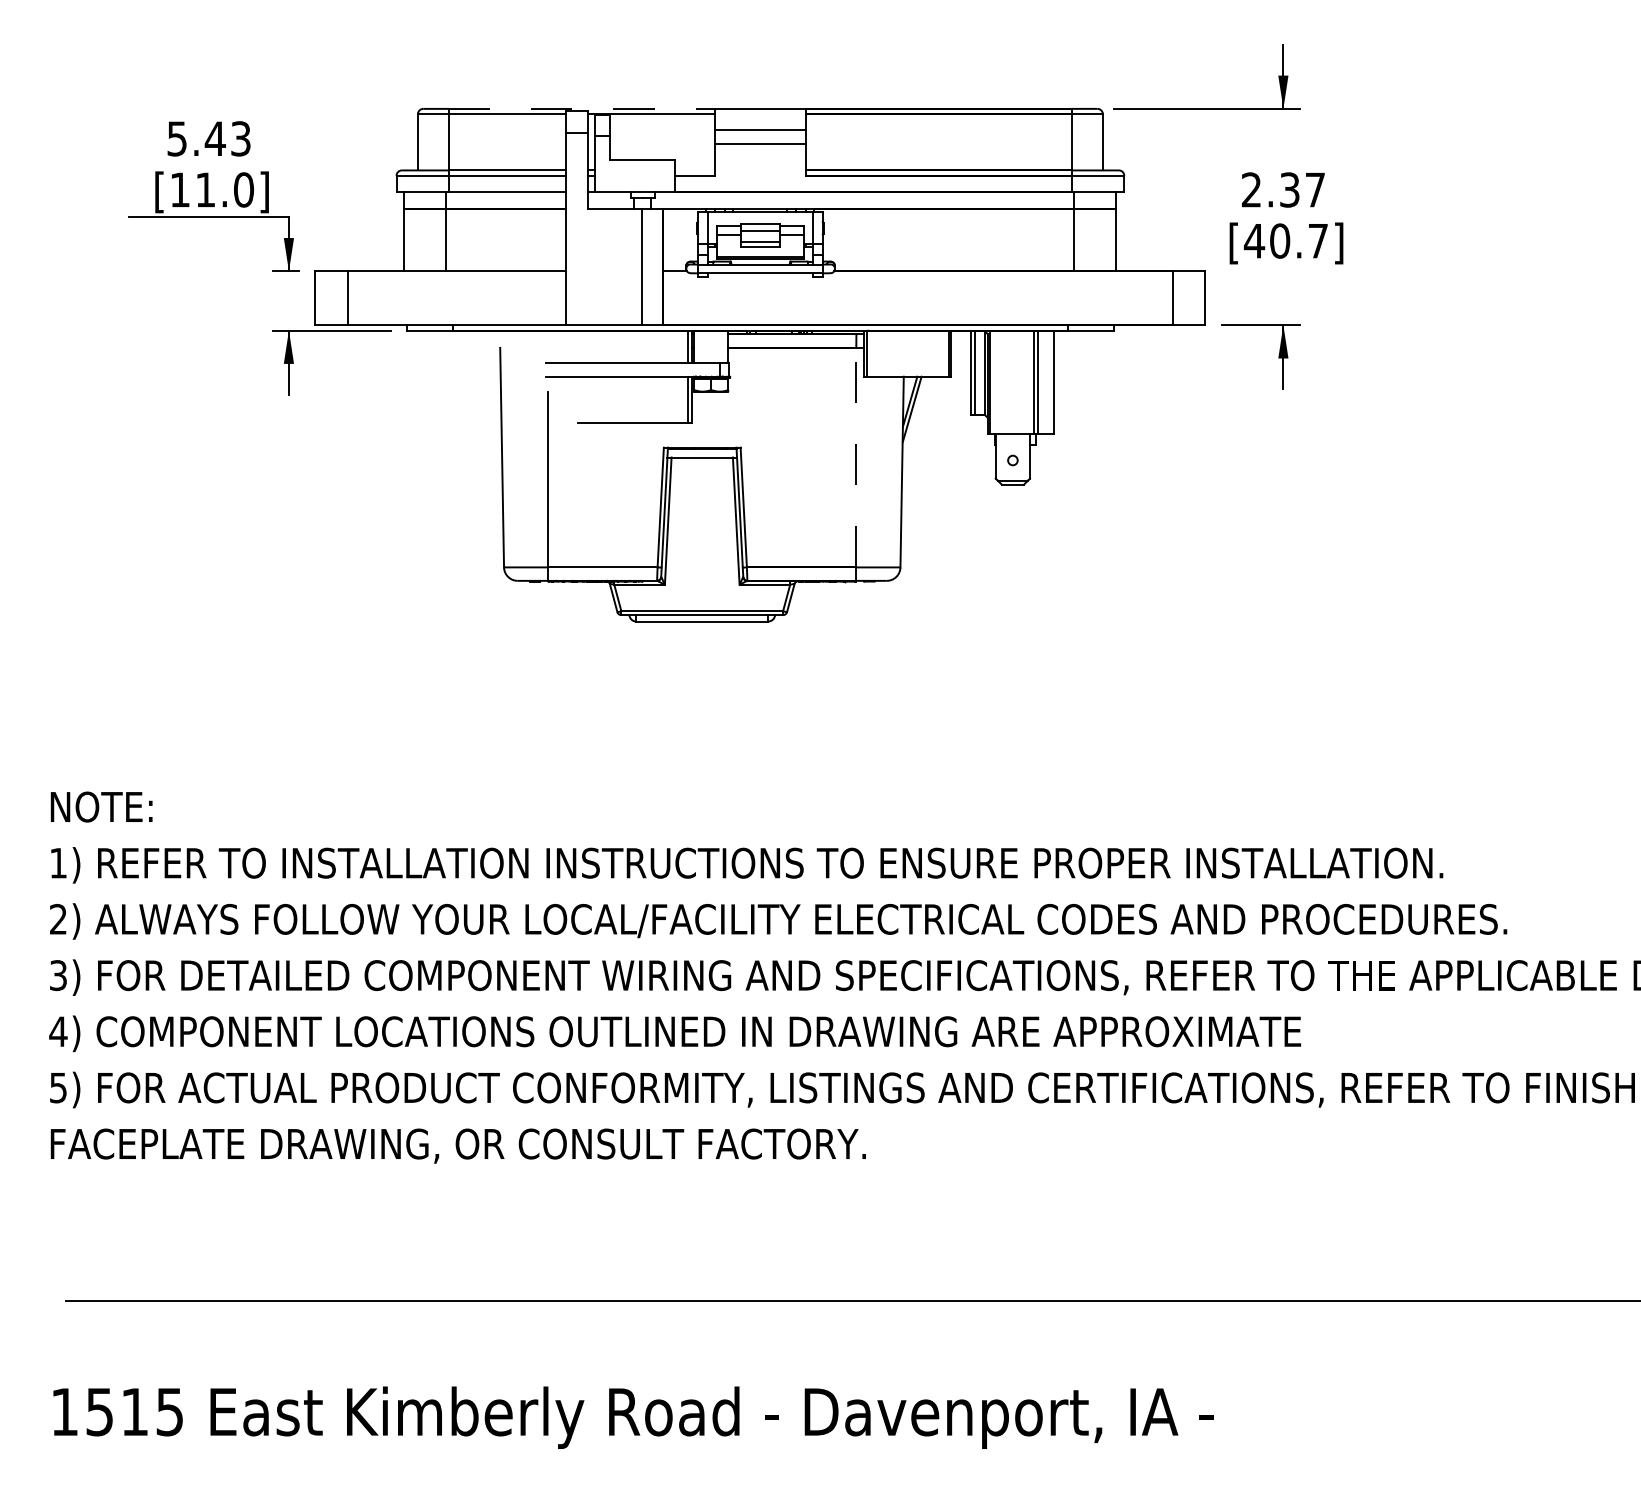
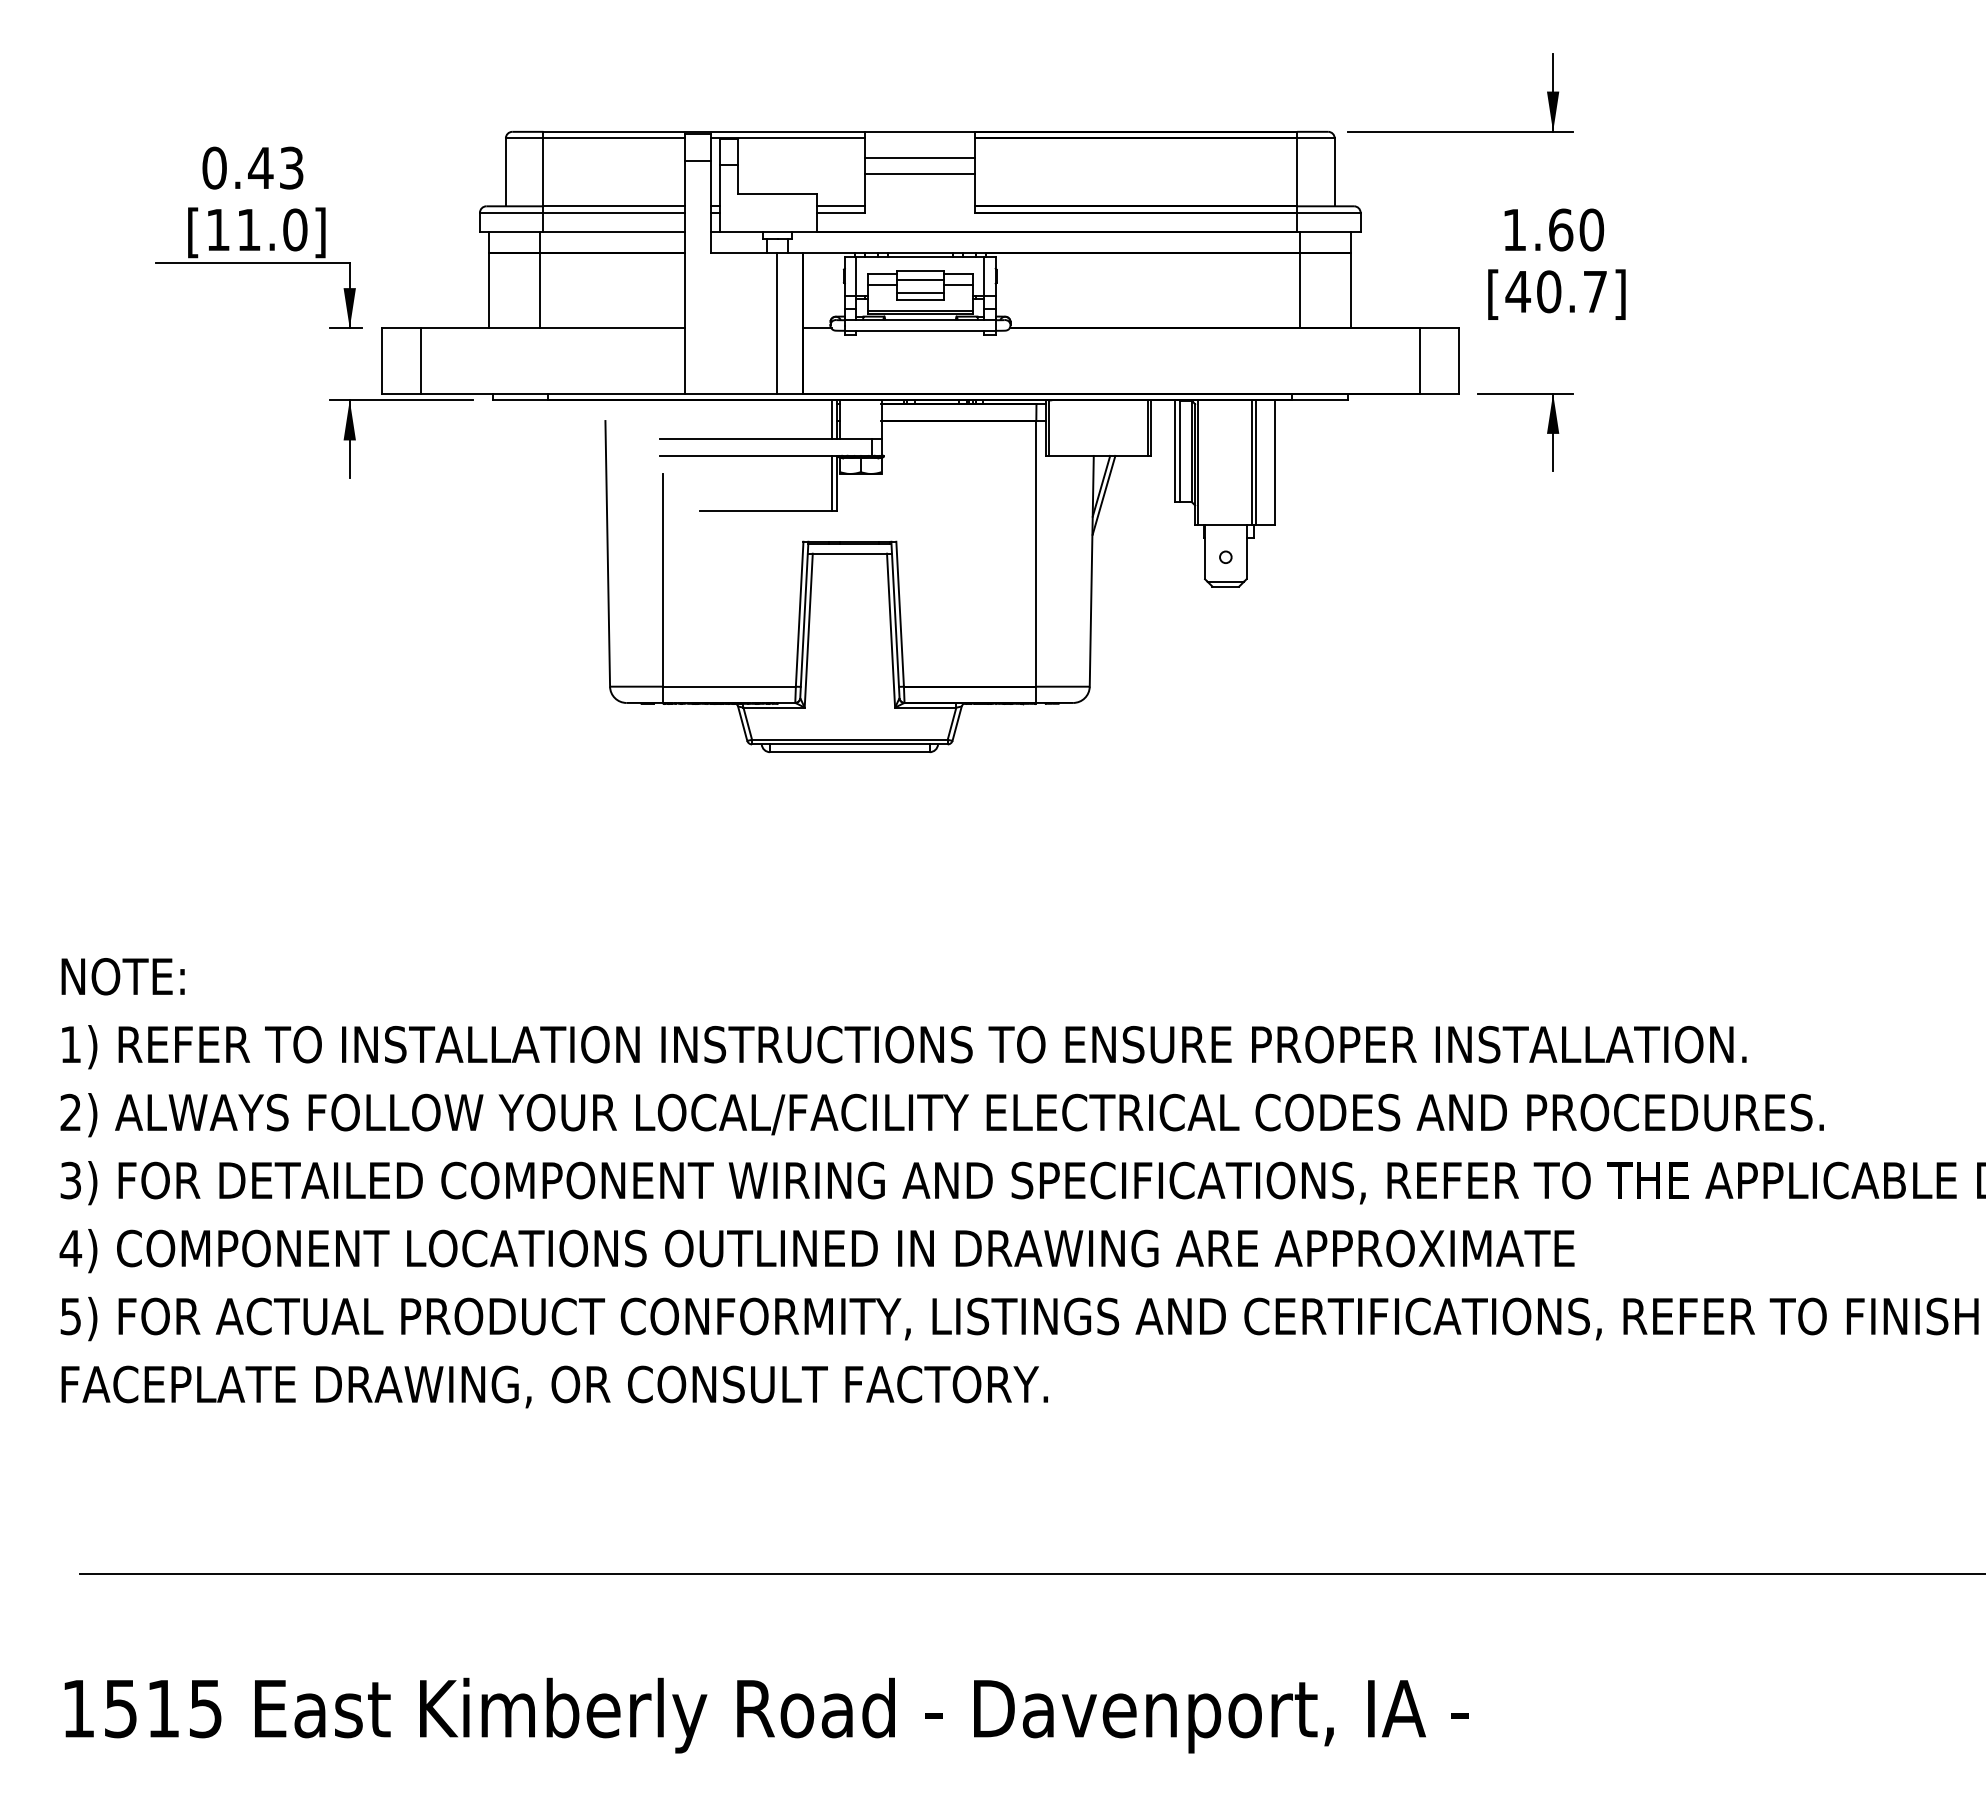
line: (582, 108) -> (704, 131), dashed -> solid
text: (177, 138) -> (214, 167), 5.43 -> 0.43
line: (694, 170) -> (840, 206), added
text: (1283, 189) -> (1553, 229), 2.37 -> 1.60
line: (856, 457) -> (1036, 553), dashed -> solid

